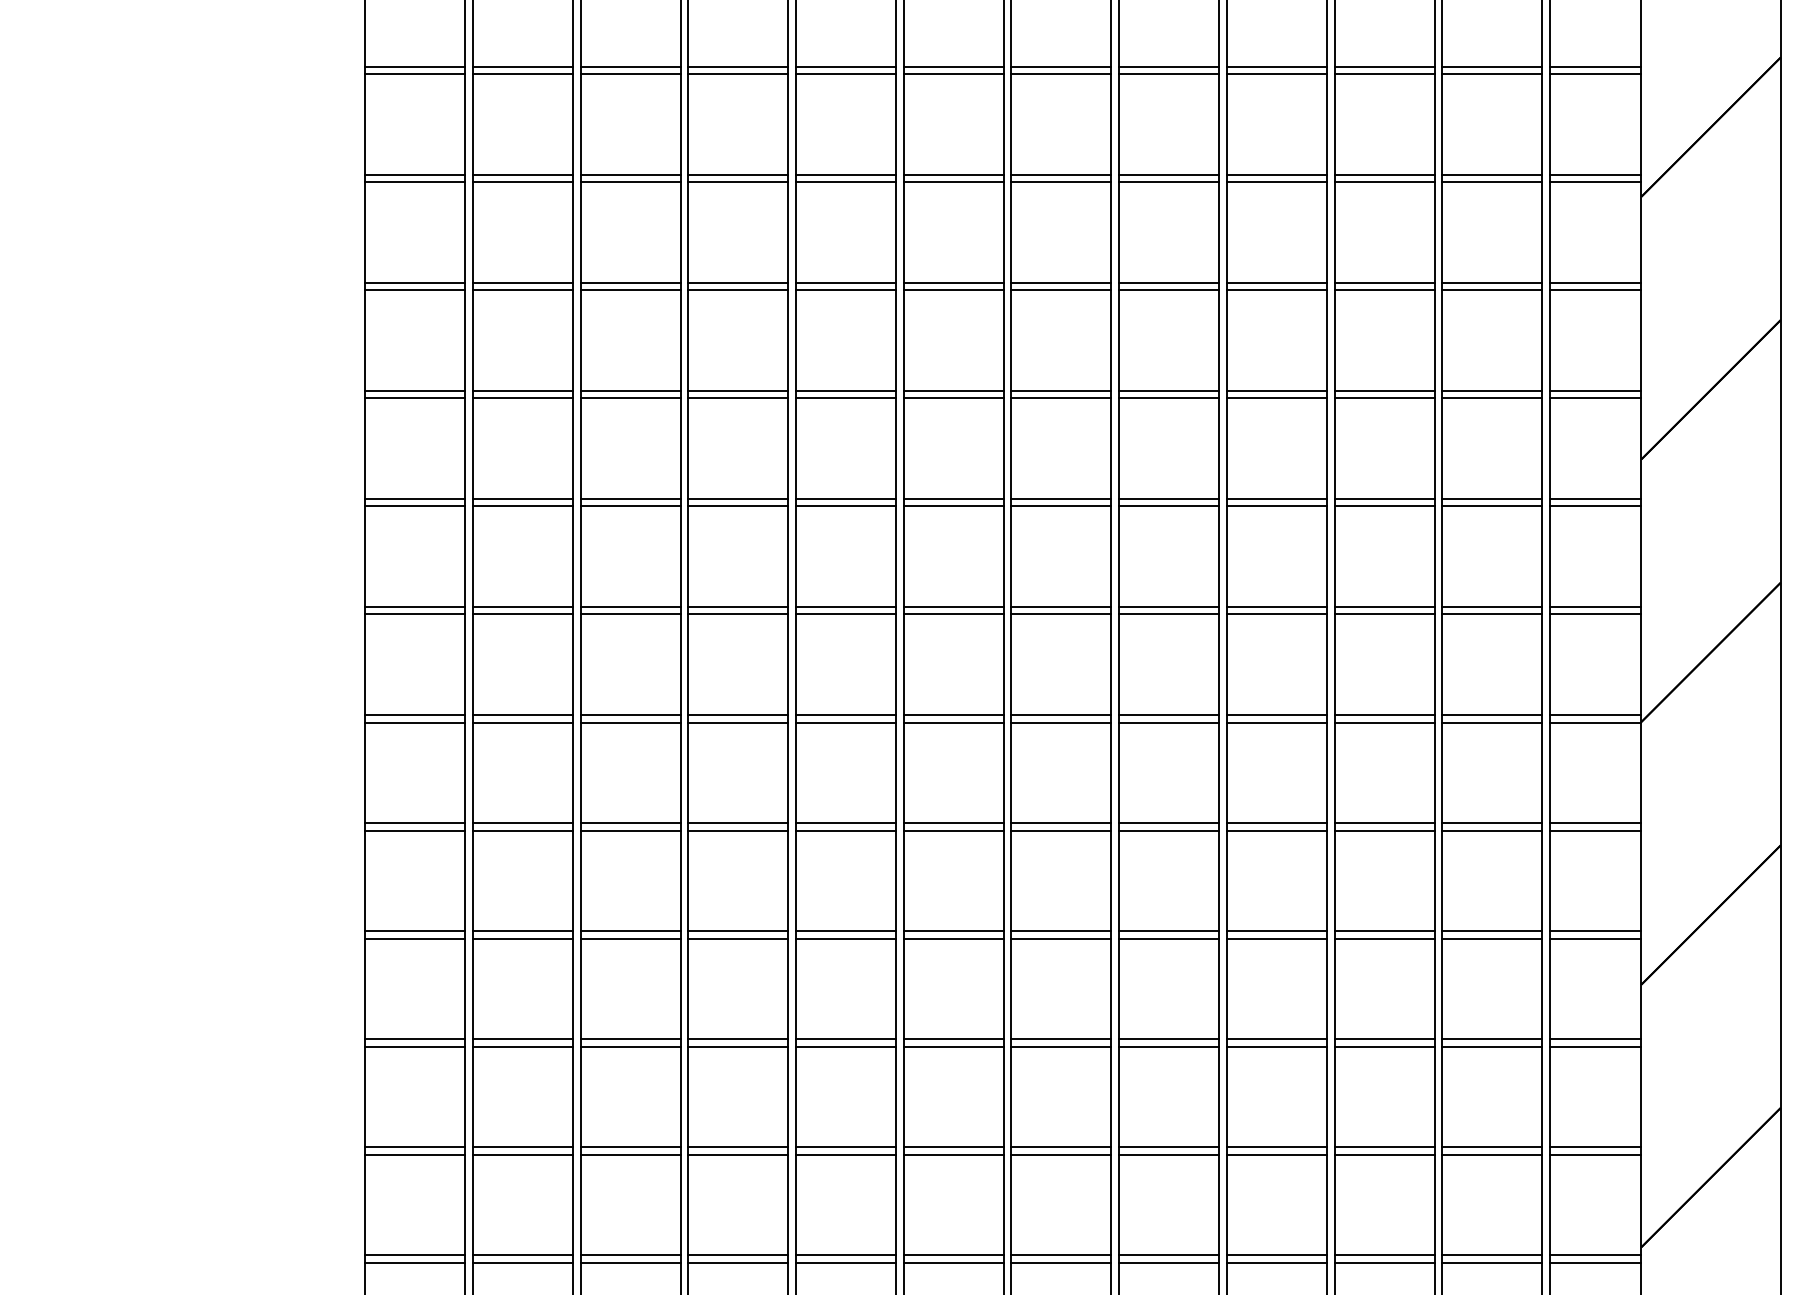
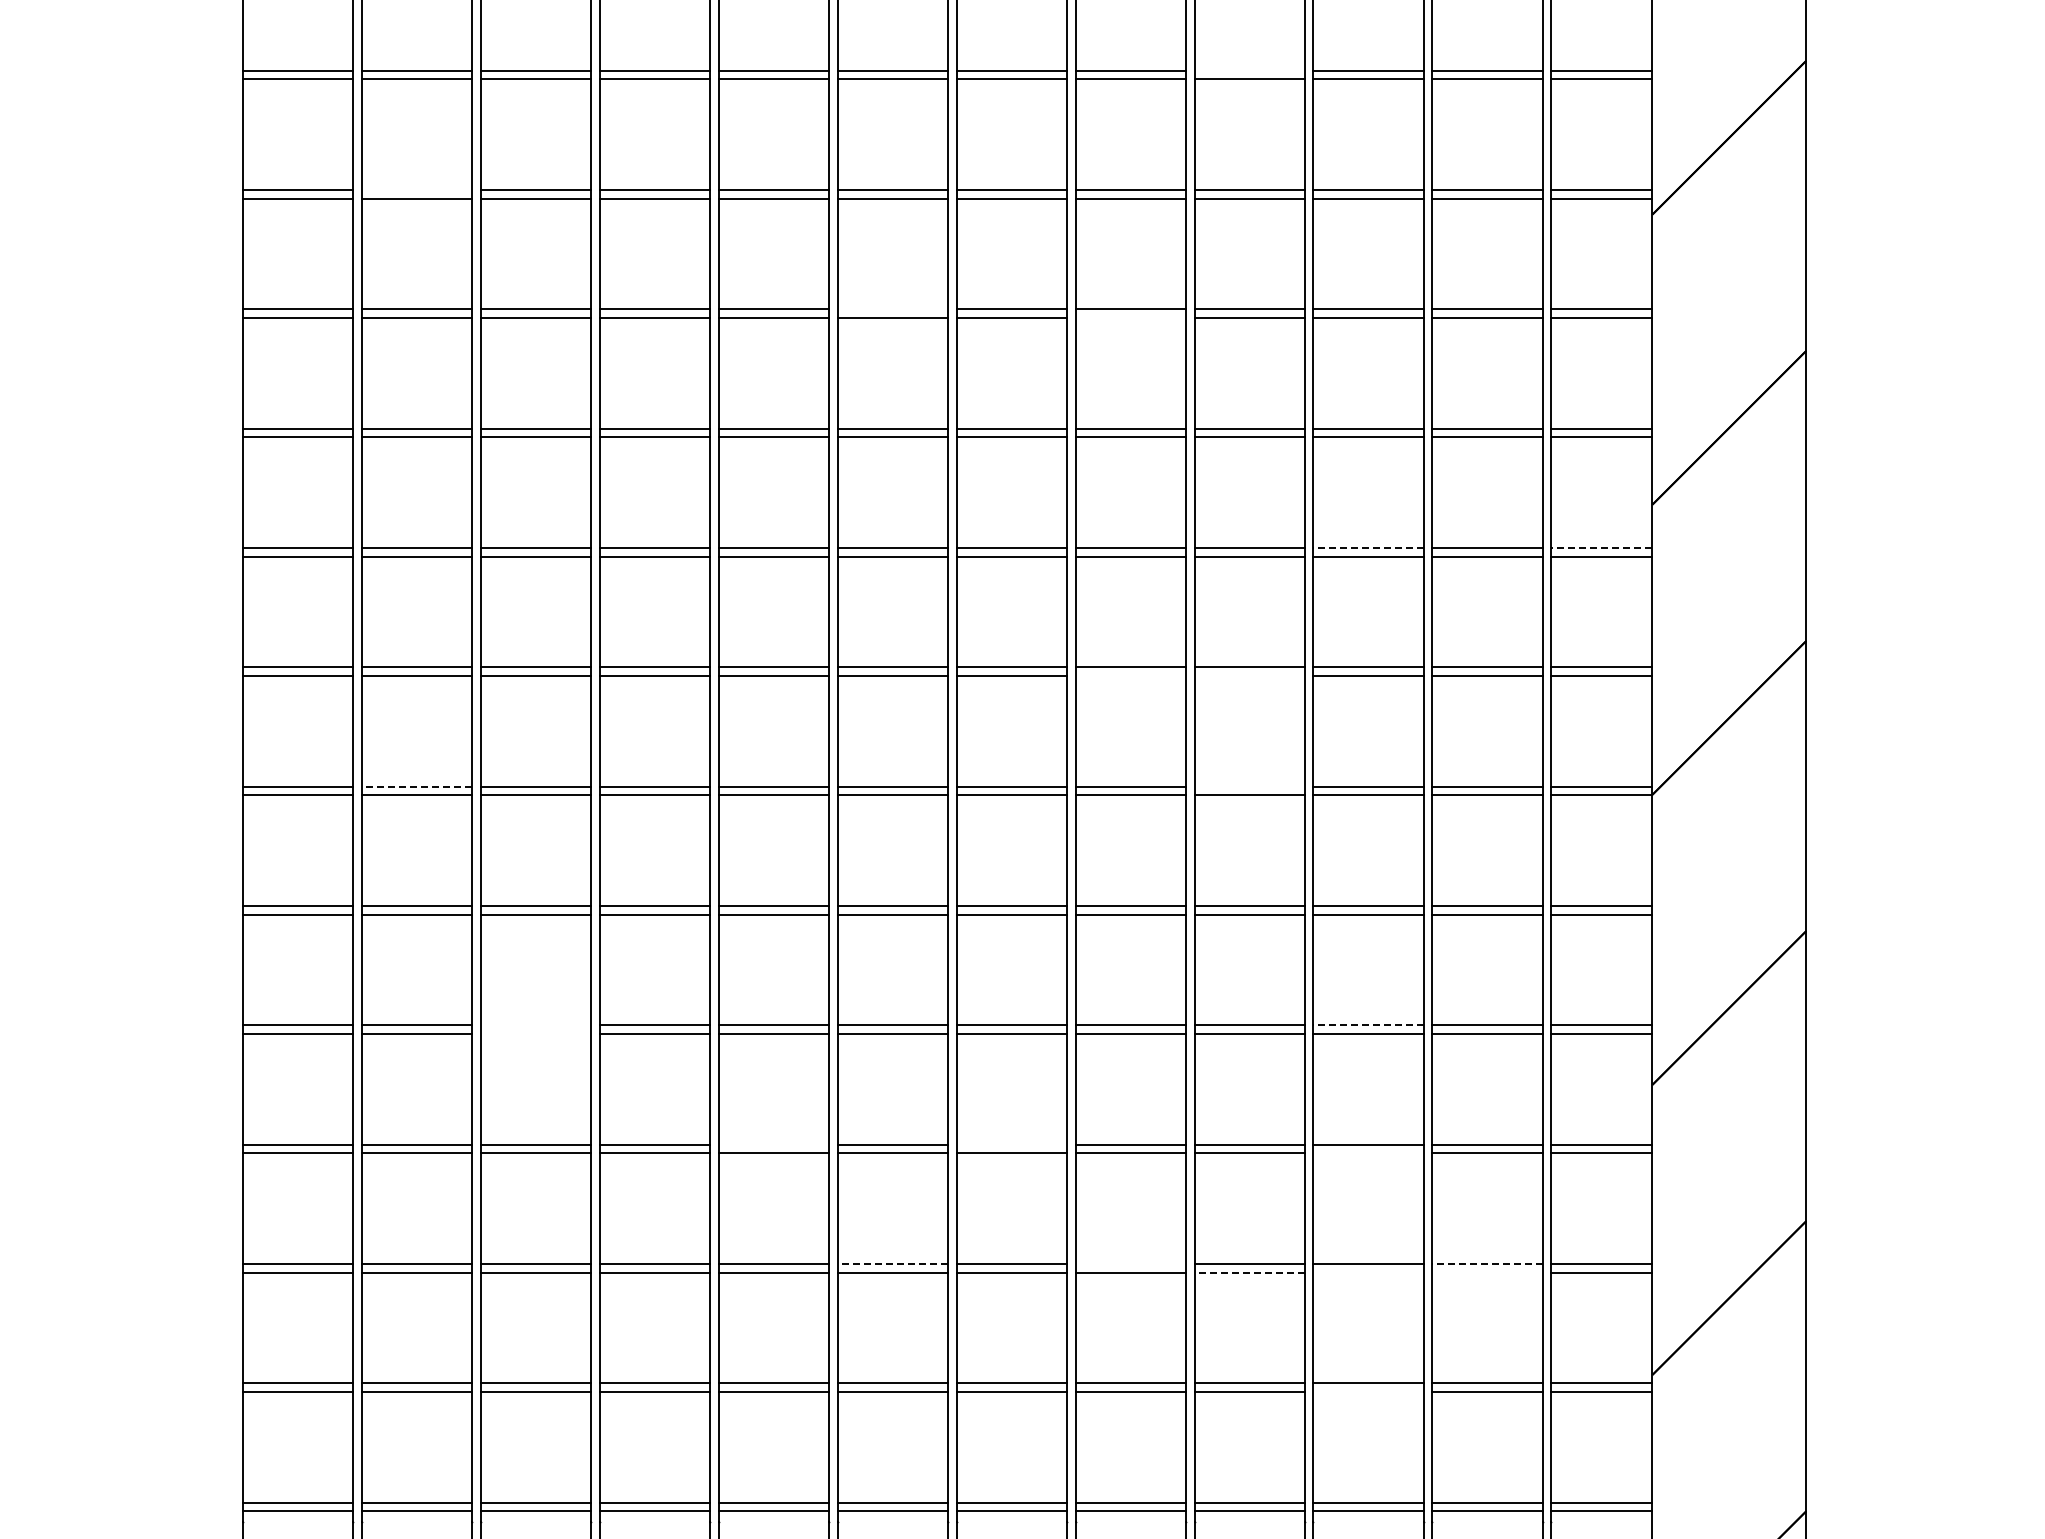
line: (1276, 66) -> (1249, 70), removed
line: (522, 174) -> (416, 190), removed
line: (953, 282) -> (892, 309), removed
line: (1168, 290) -> (1130, 318), removed
line: (1384, 499) -> (1368, 548), solid -> dashed
line: (1595, 499) -> (1601, 548), solid -> dashed
line: (1168, 614) -> (1130, 675), removed
line: (1276, 614) -> (1249, 675), removed
line: (522, 714) -> (416, 786), solid -> dashed
line: (1276, 714) -> (1249, 786), removed
line: (630, 930) -> (535, 1025), removed
line: (1384, 930) -> (1368, 1025), solid -> dashed
line: (630, 938) -> (535, 1033), removed
line: (845, 1038) -> (773, 1144), removed
line: (1061, 1038) -> (1011, 1144), removed
line: (1384, 1046) -> (1368, 1153), removed
line: (953, 1146) -> (892, 1263), solid -> dashed
line: (1168, 1146) -> (1130, 1263), removed
line: (1492, 1146) -> (1487, 1263), solid -> dashed
line: (1276, 1154) -> (1249, 1272), solid -> dashed
line: (1384, 1154) -> (1368, 1272), removed
line: (1492, 1154) -> (1487, 1272), removed
line: (1384, 1262) -> (1368, 1391), removed

